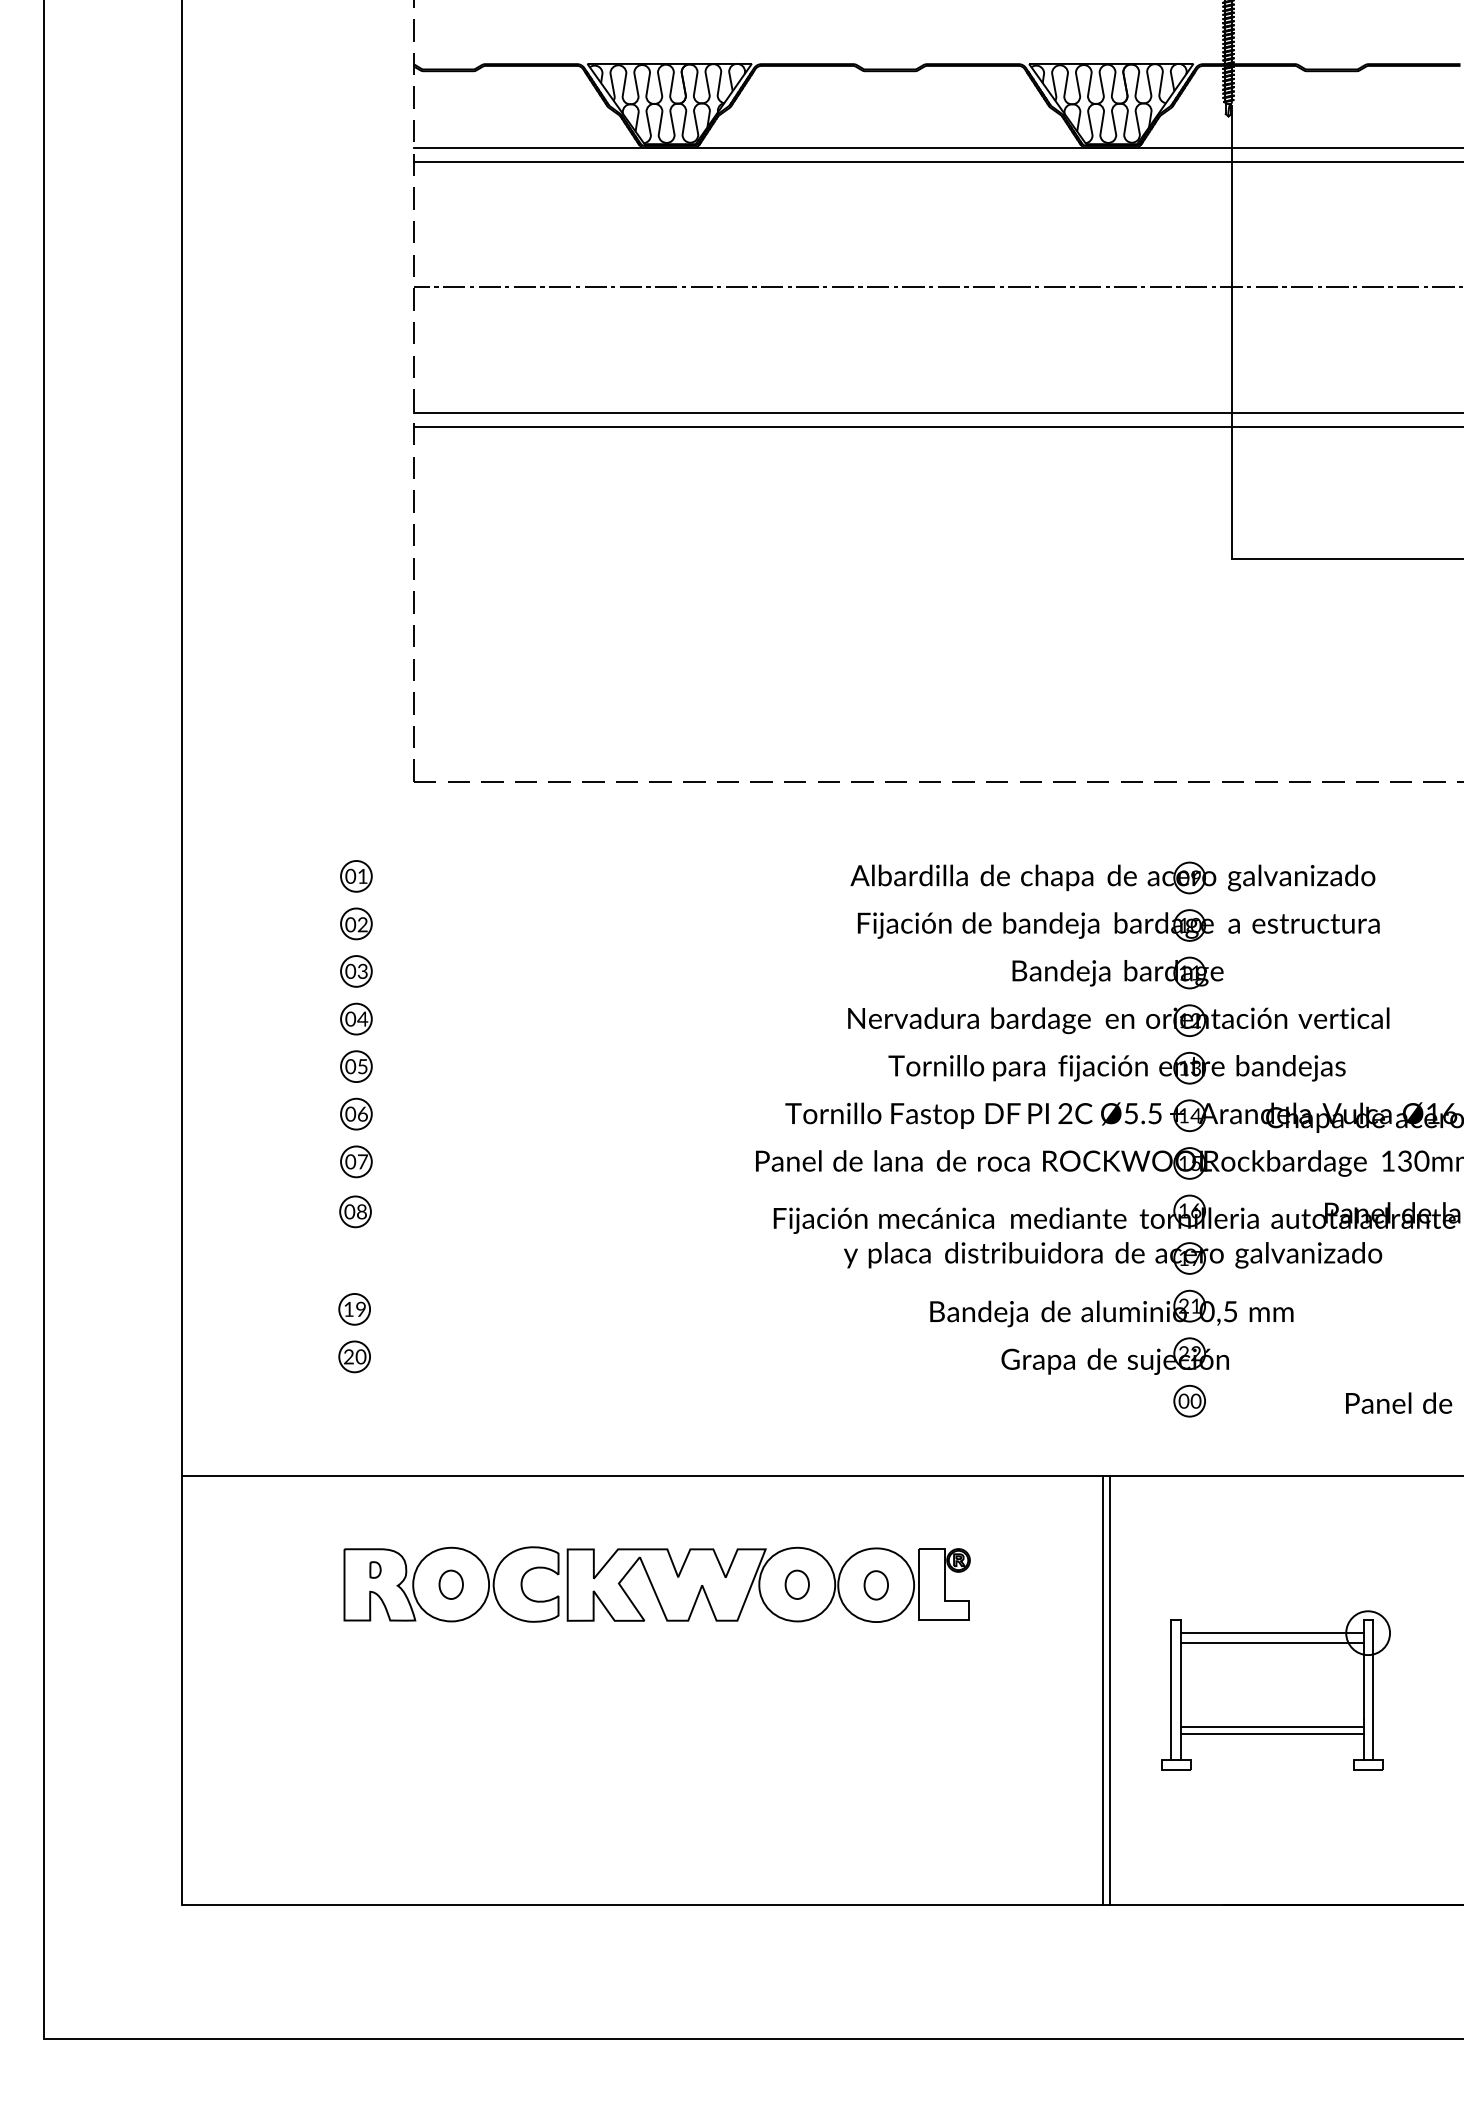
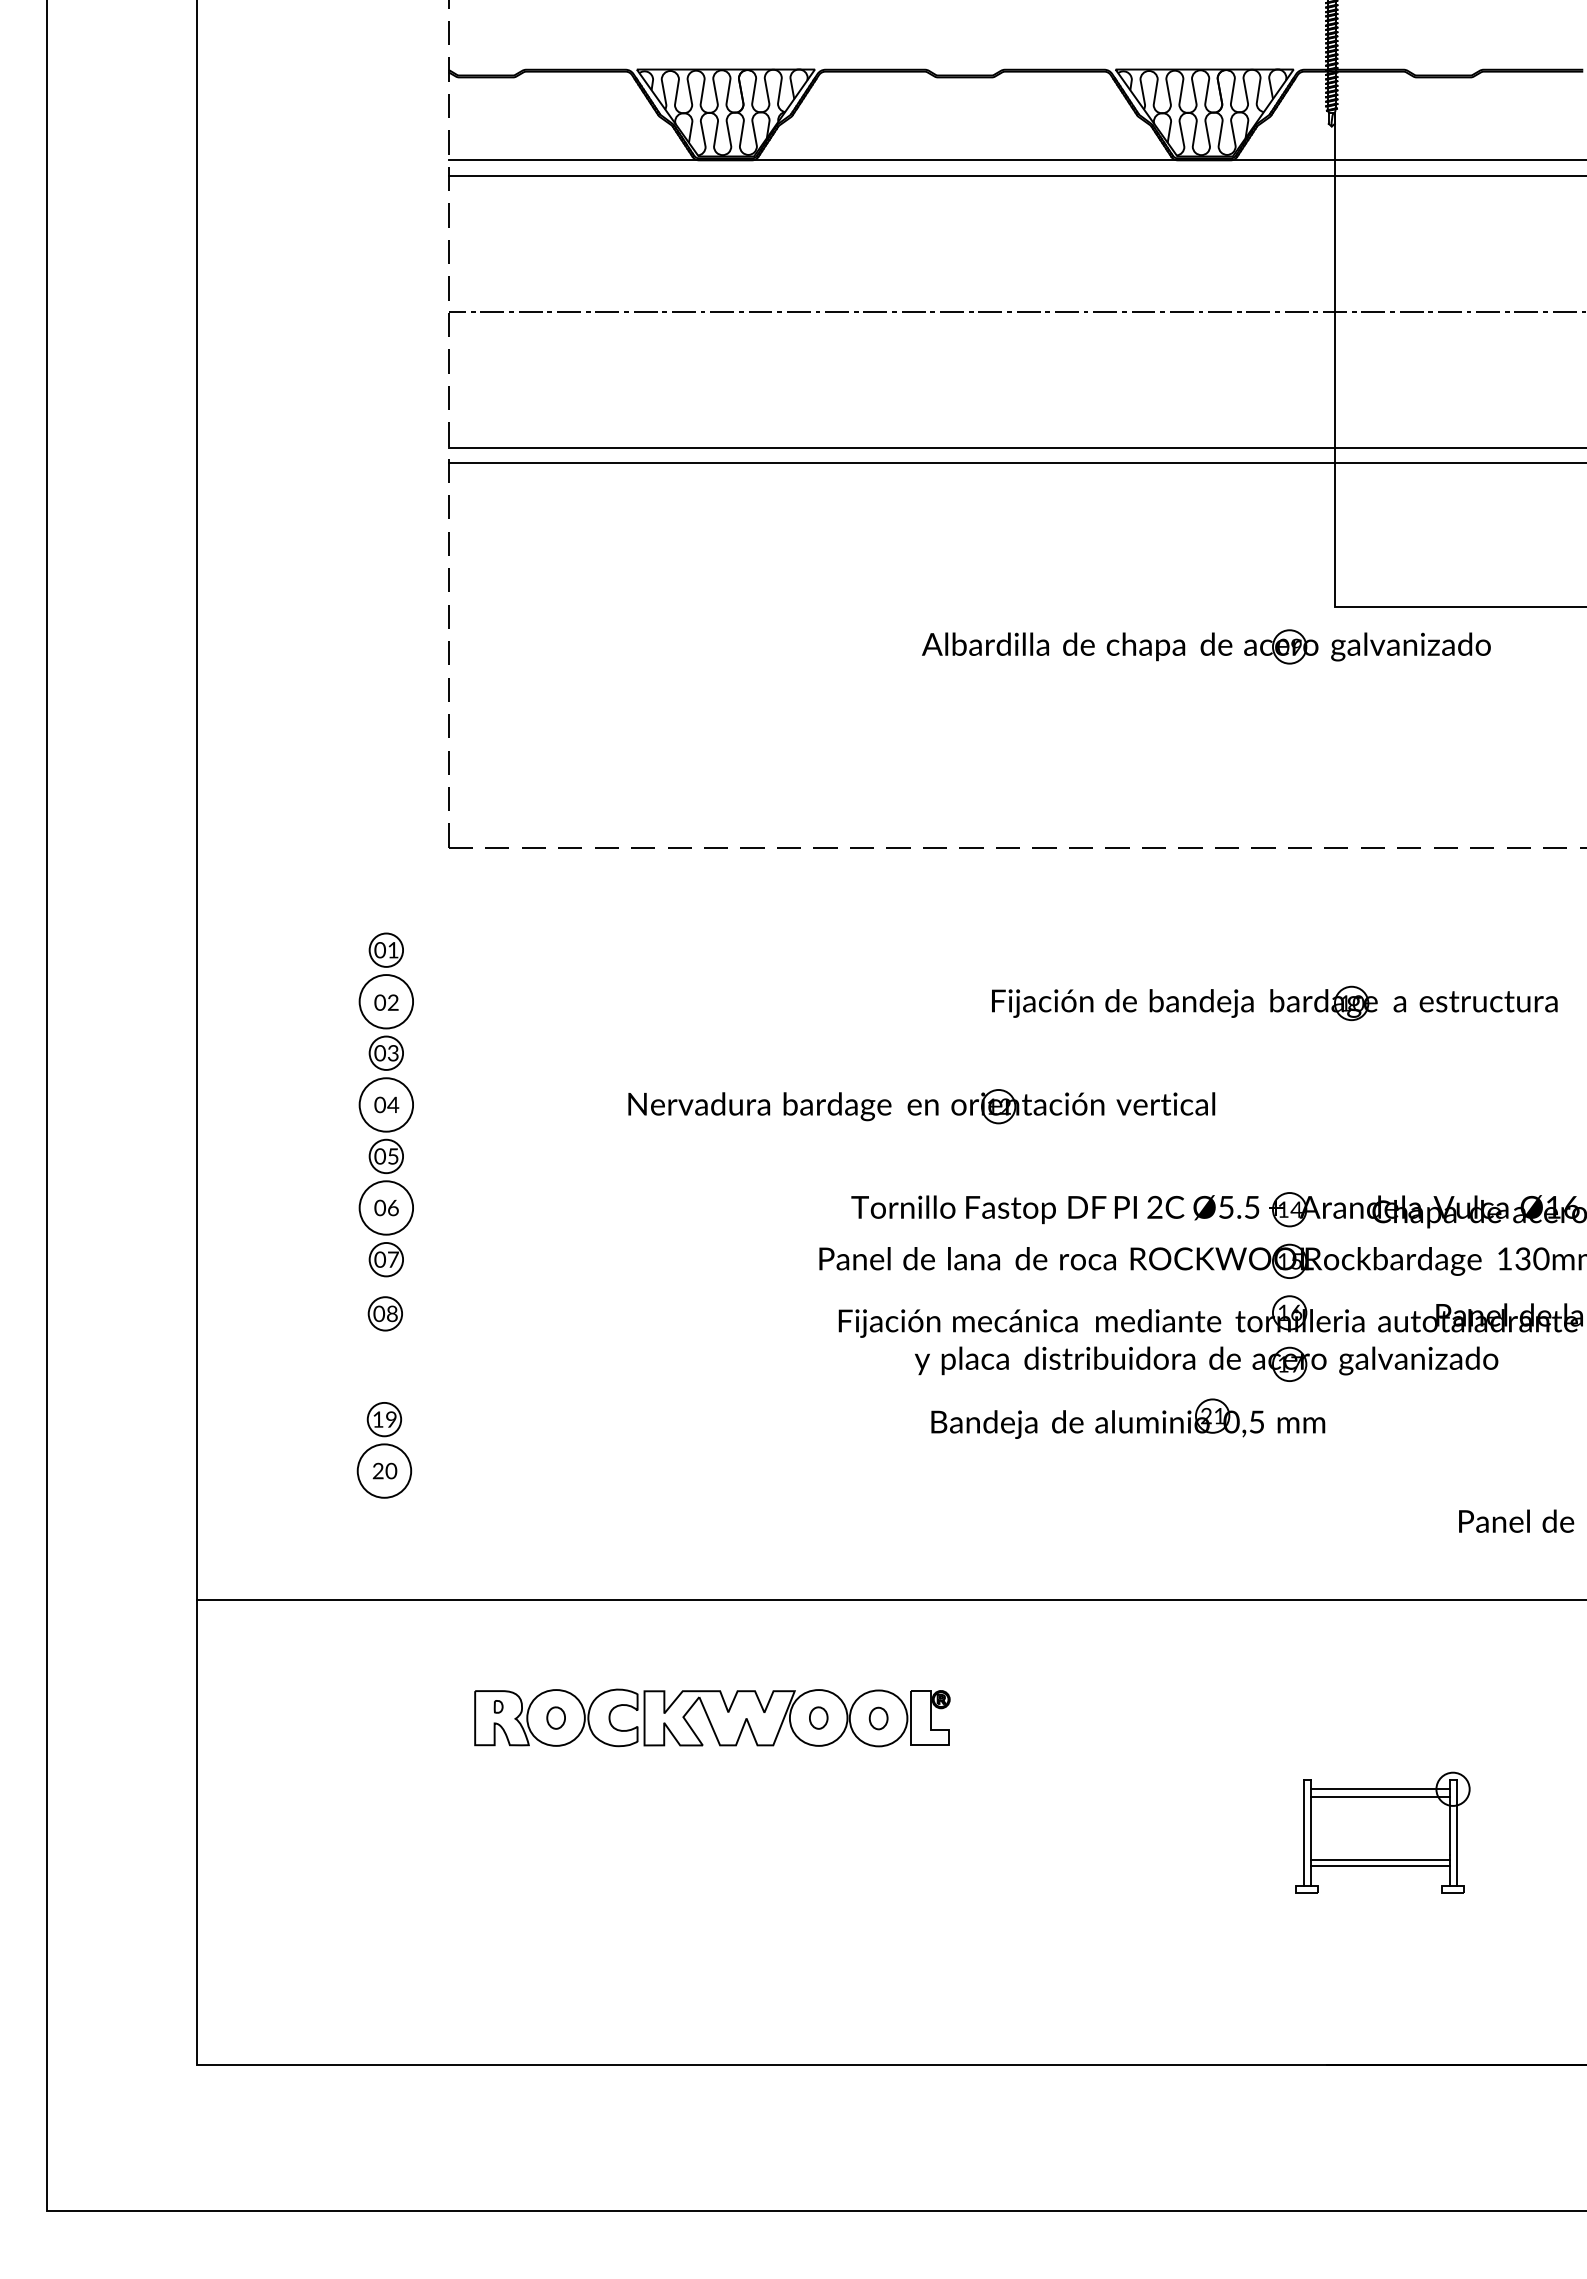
part: (1112, 877) -> (1206, 646), moved
circle: (356, 923) -> (386, 1001), size x1.6
part: (1118, 925) -> (1274, 1003), moved
part: (1110, 972) -> (1203, 1054), removed
circle: (356, 1018) -> (386, 1104), size x1.6
part: (1118, 1020) -> (921, 1106), moved
part: (1116, 1067) -> (1210, 1157), removed
circle: (356, 1113) -> (386, 1207), size x1.6
part: (1112, 1308) -> (1128, 1418), moved
circle: (354, 1356) -> (384, 1470), size x1.6
part: (1114, 1356) -> (1208, 1470), removed
part: (1189, 1400) -> (1289, 1518), removed
part: (657, 1584) -> (712, 1717), size x0.7
line: (1103, 1690) -> (1196, 1832), removed
line: (1110, 1690) -> (1203, 1832), removed
part: (1275, 1690) -> (1382, 1832), size x0.7

